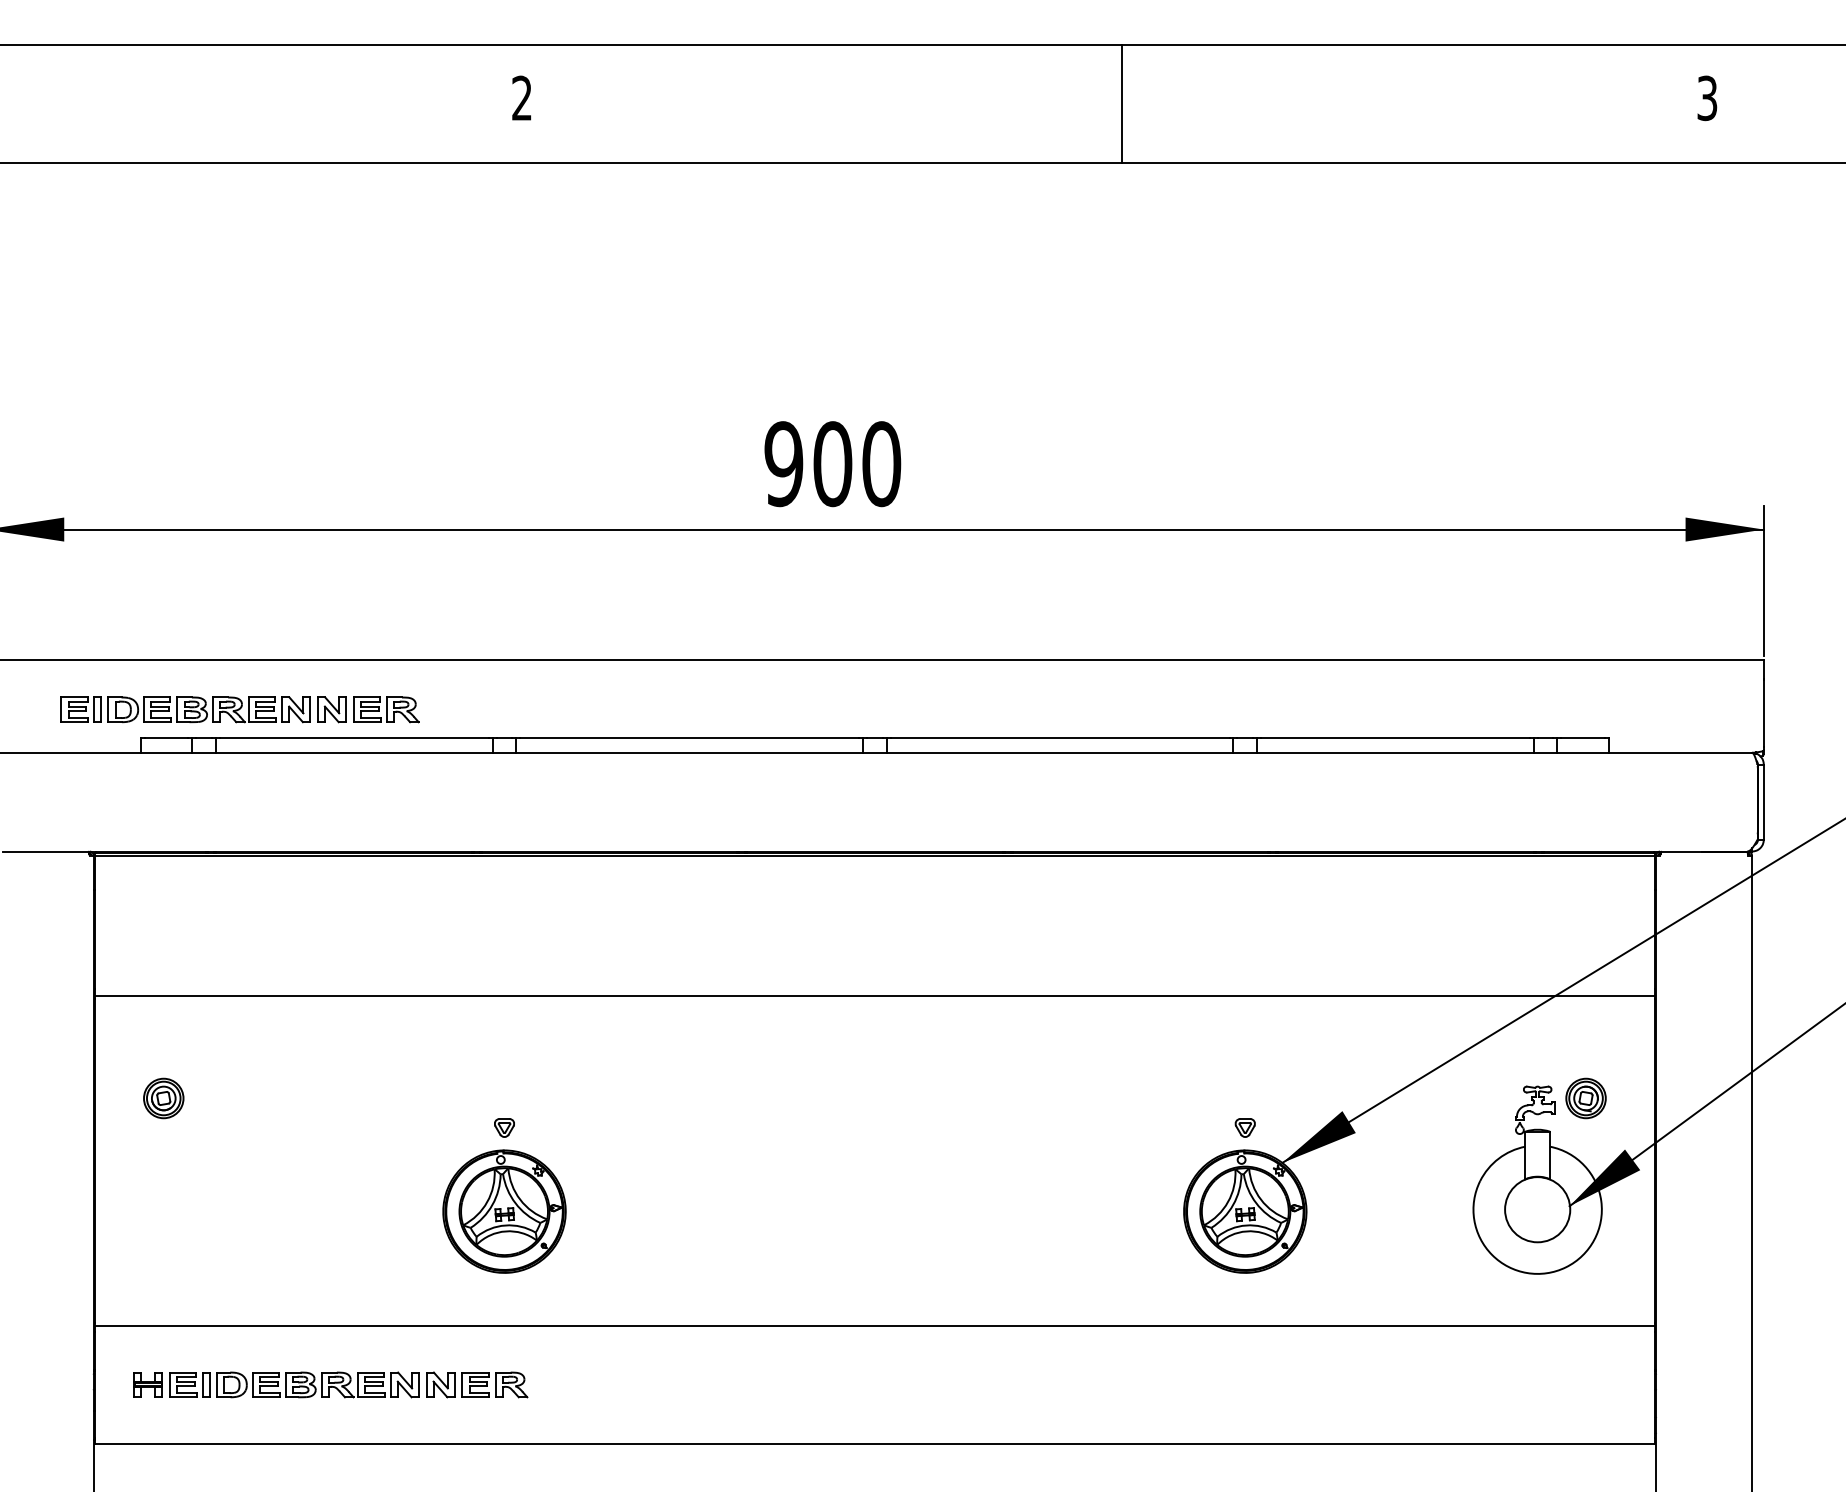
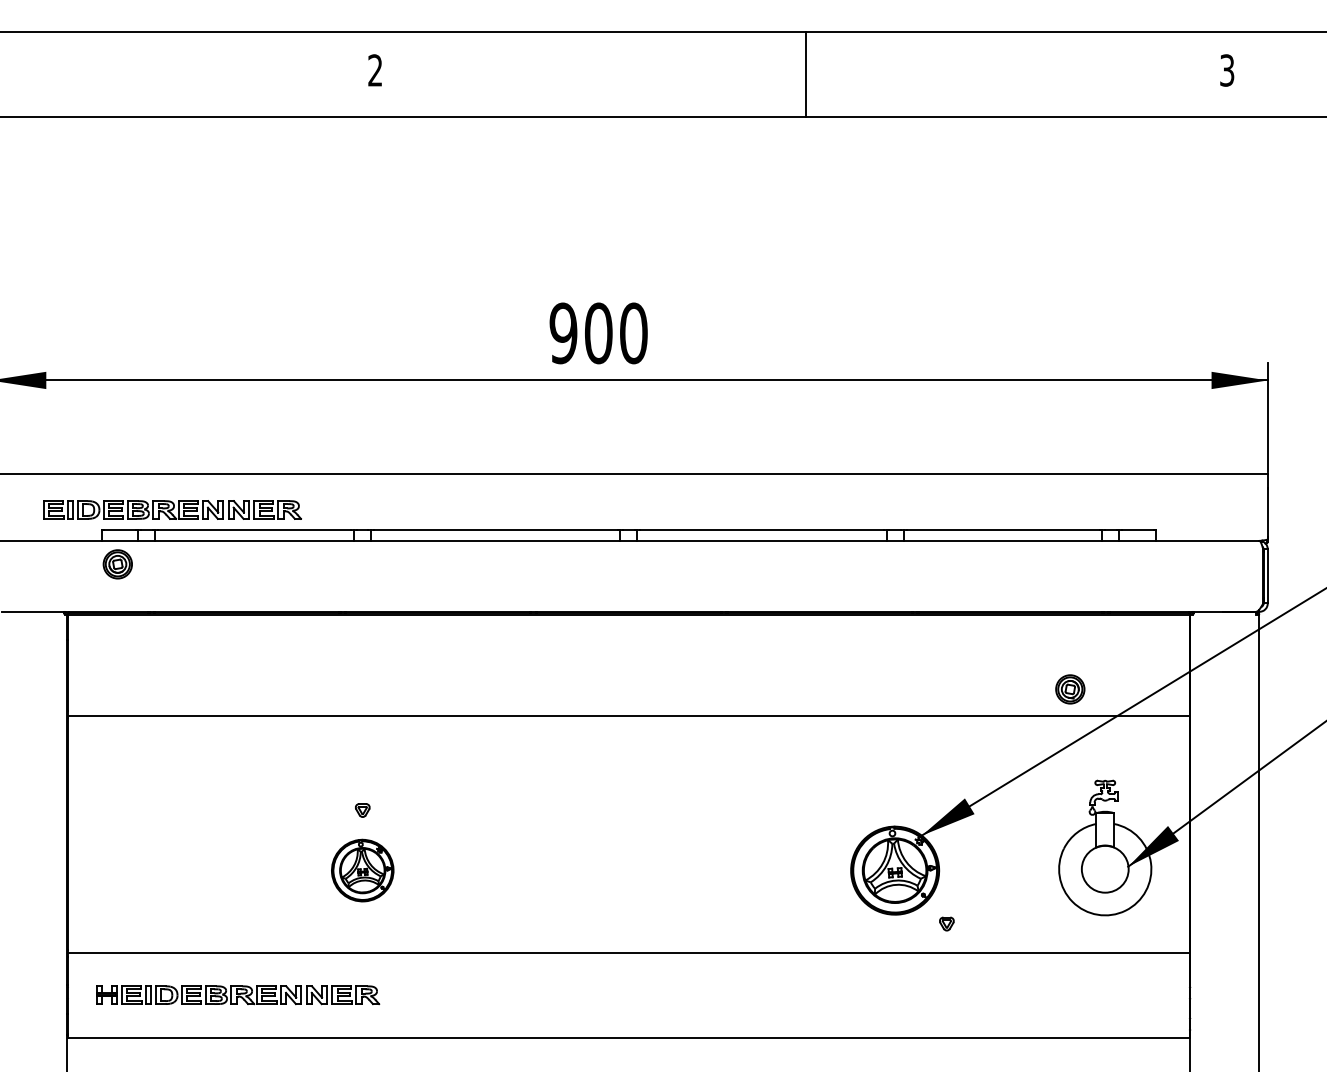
part: (163, 1098) -> (117, 564), moved
part: (1585, 1098) -> (1069, 689), moved
part: (1244, 1127) -> (946, 923), moved
part: (504, 1211) -> (362, 870), size x0.7

